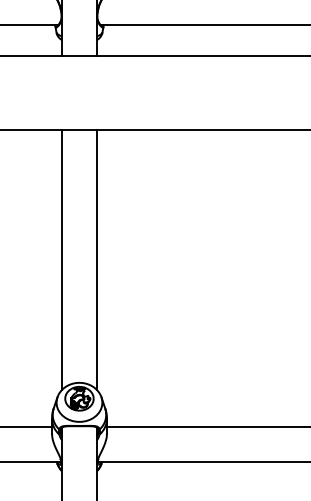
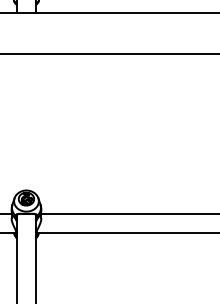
line: (61, 259) -> (16, 123), removed
line: (97, 259) -> (36, 123), removed

